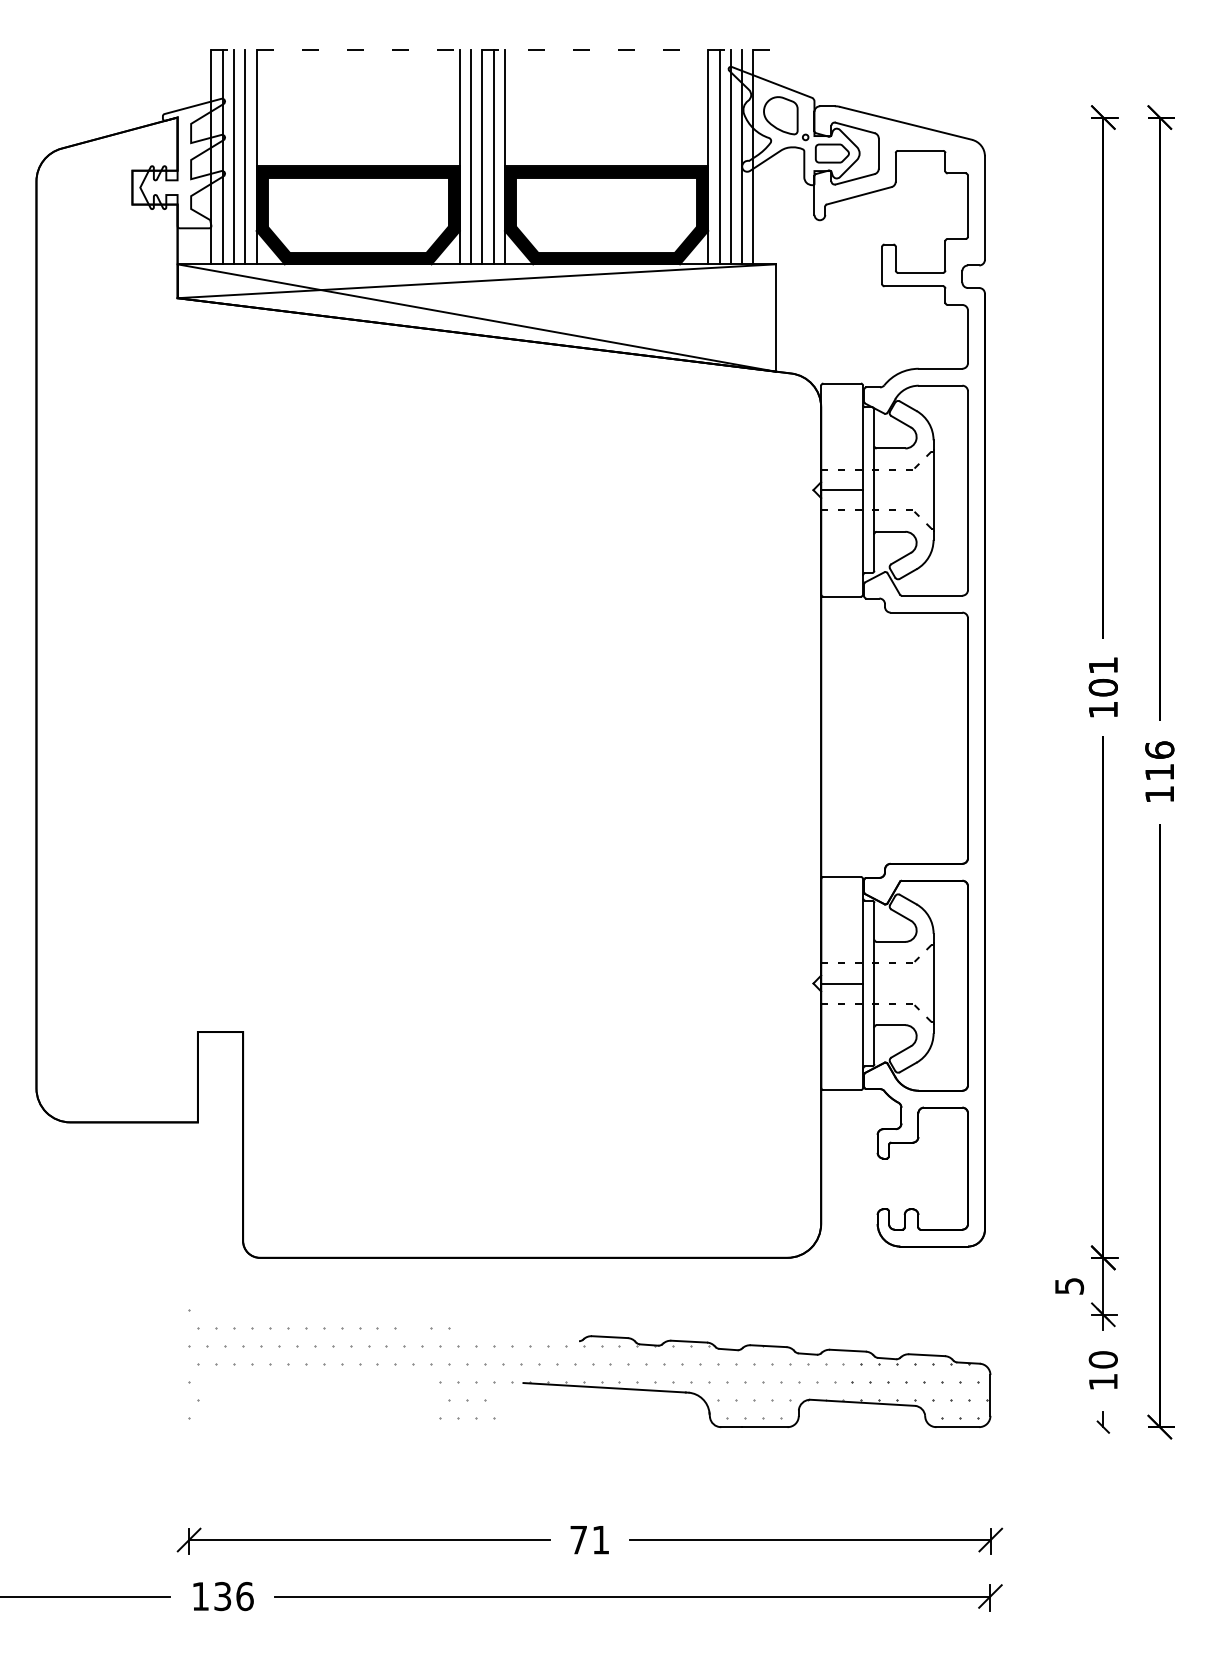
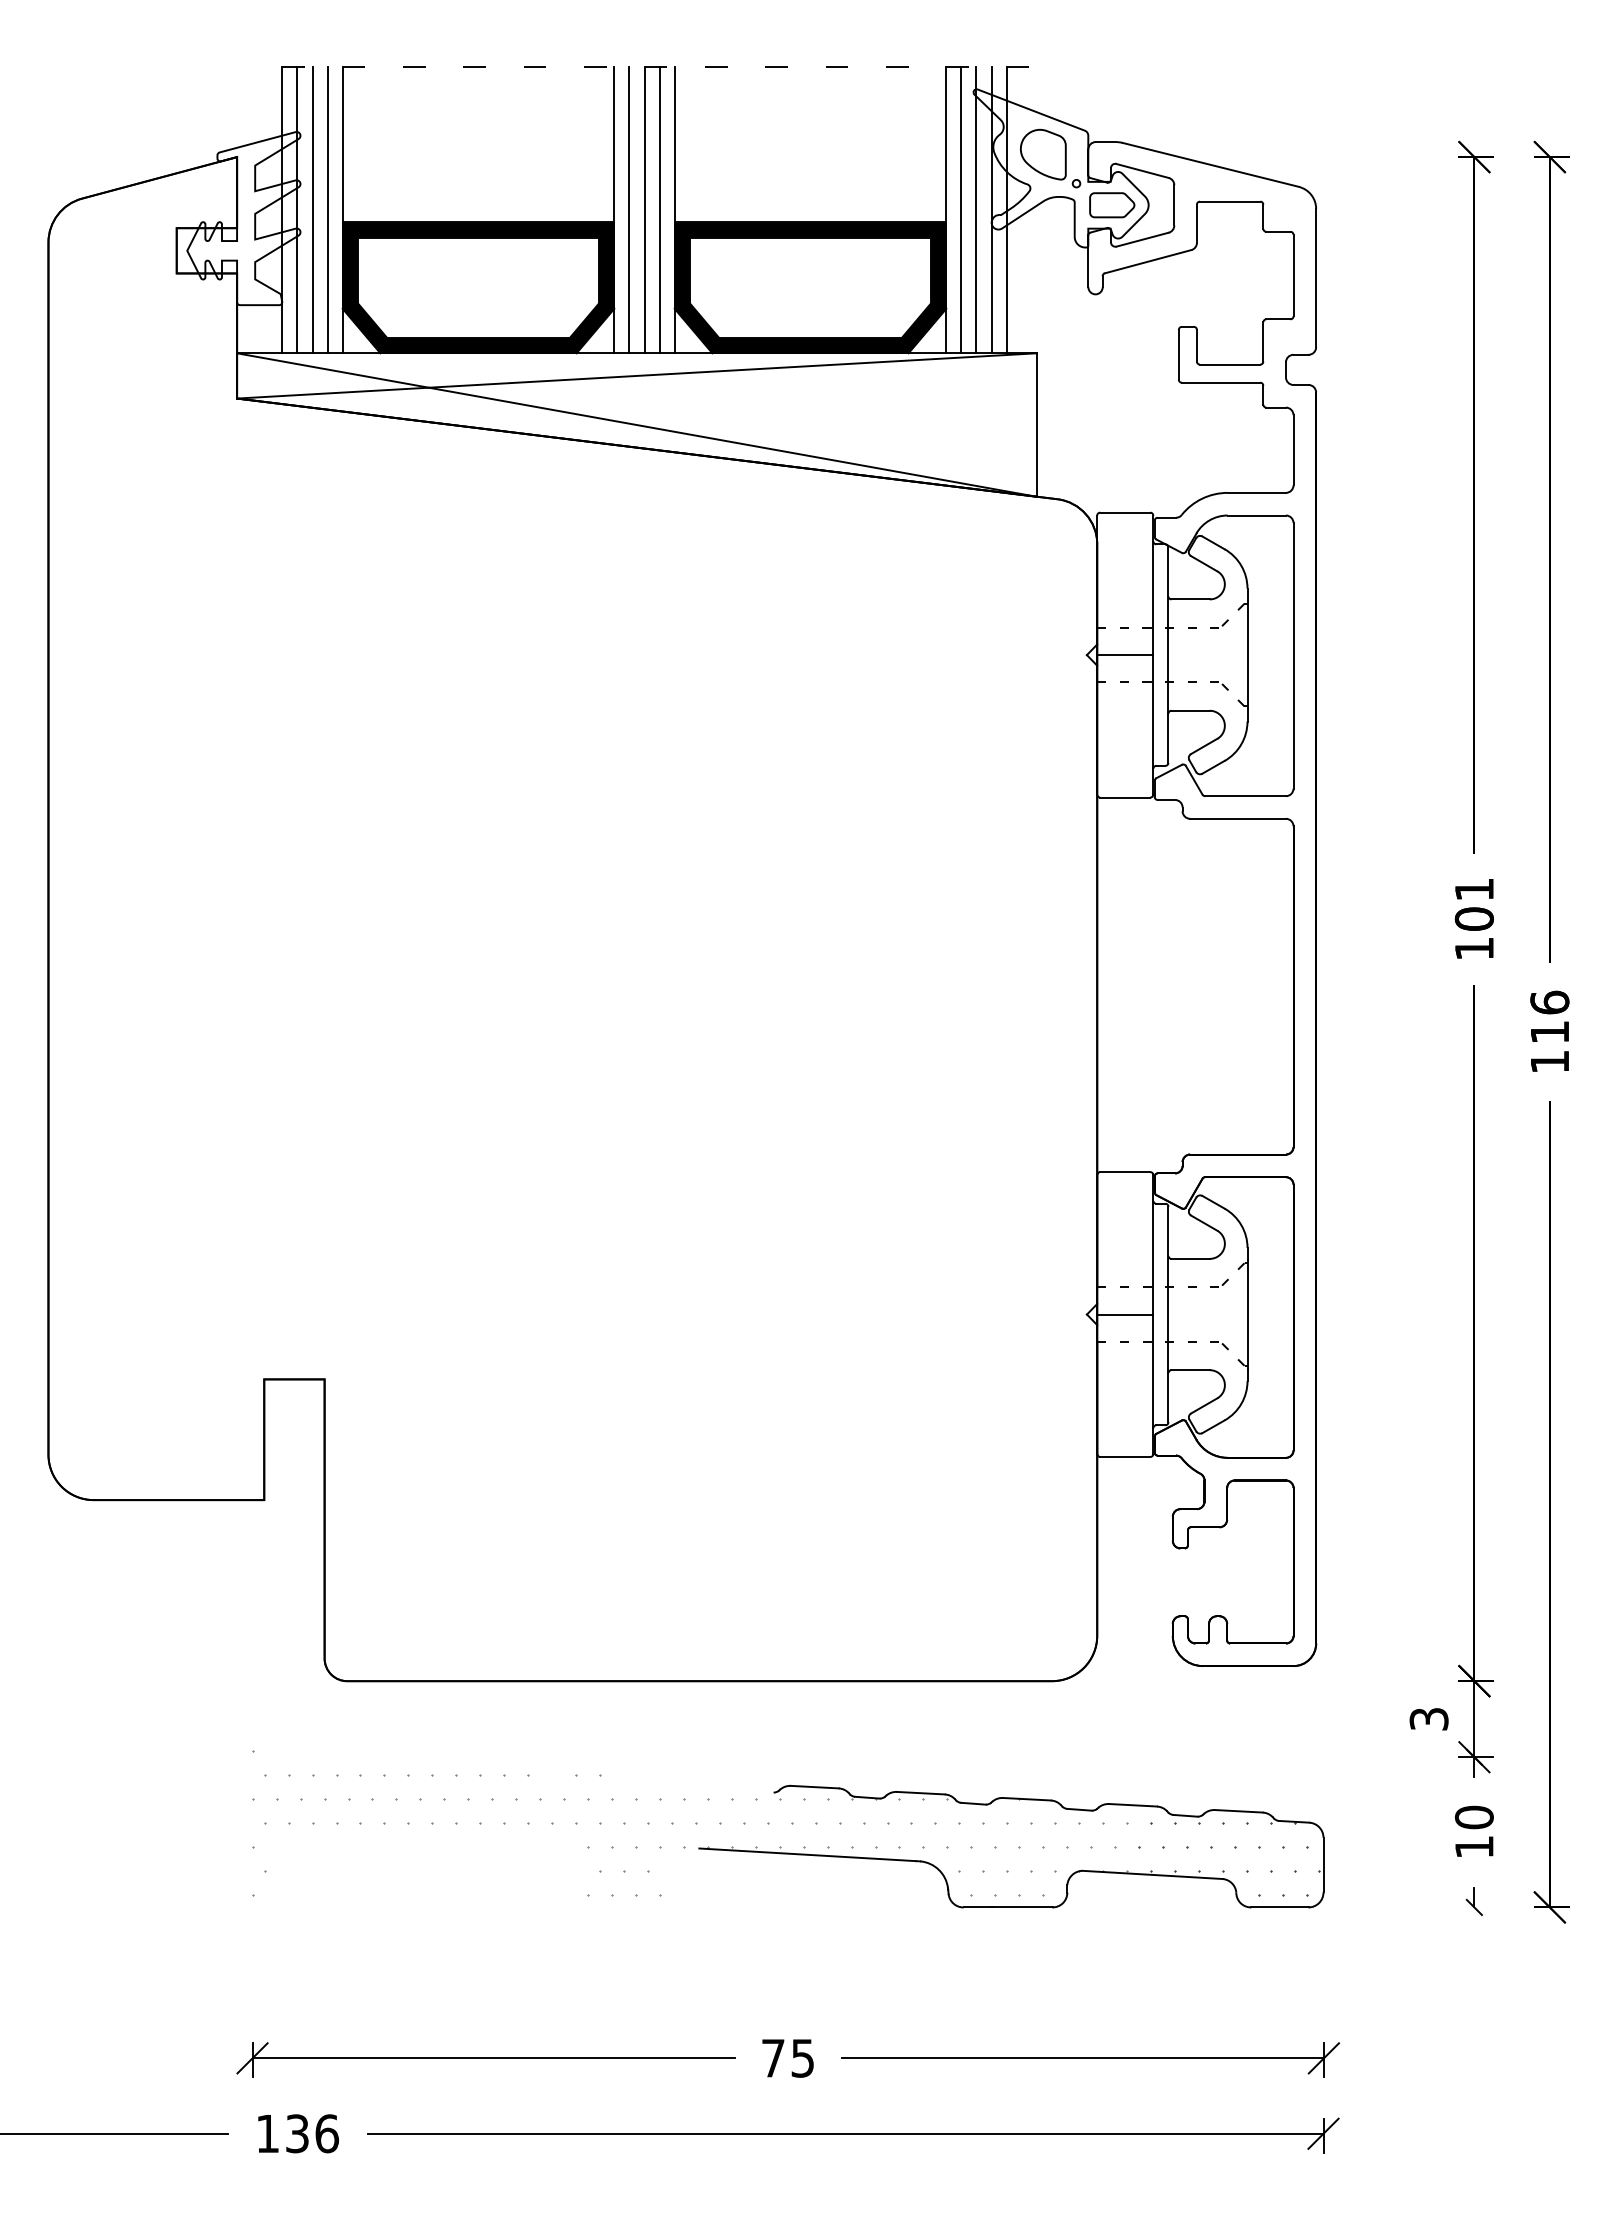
text: (1069, 1285) -> (1428, 1718), 5 -> 3
text: (600, 1540) -> (802, 2058), 71 -> 75

